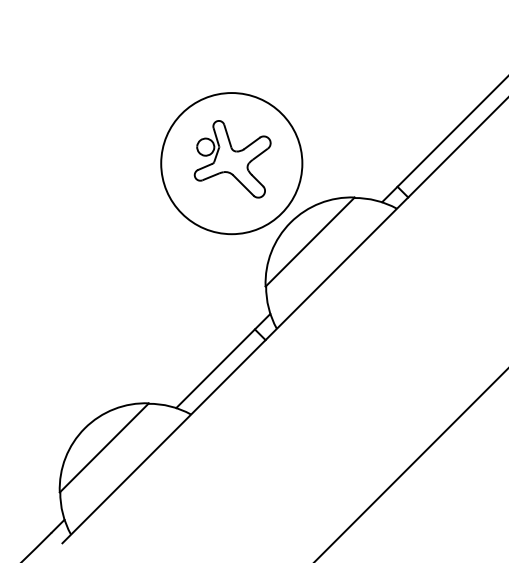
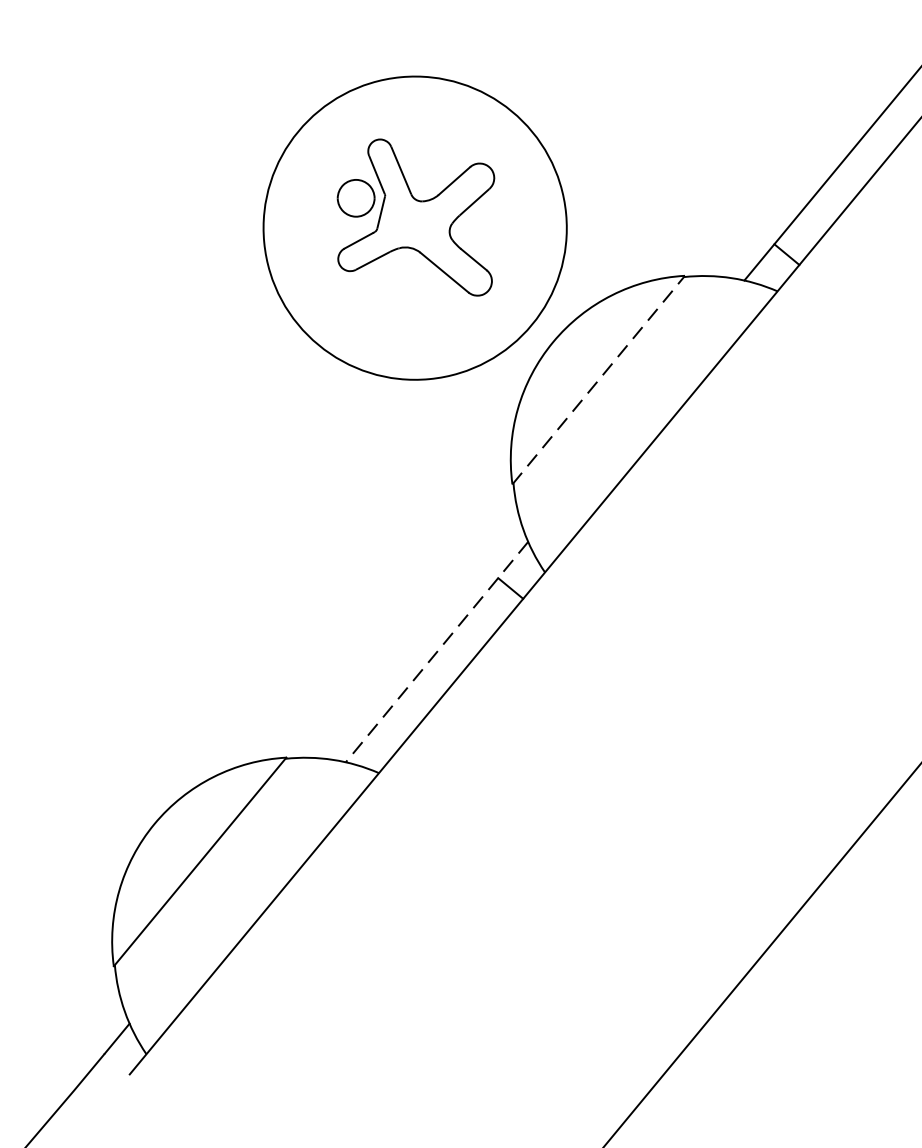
line: (310, 241) -> (599, 378), solid -> dashed
line: (223, 361) -> (437, 653), solid -> dashed

